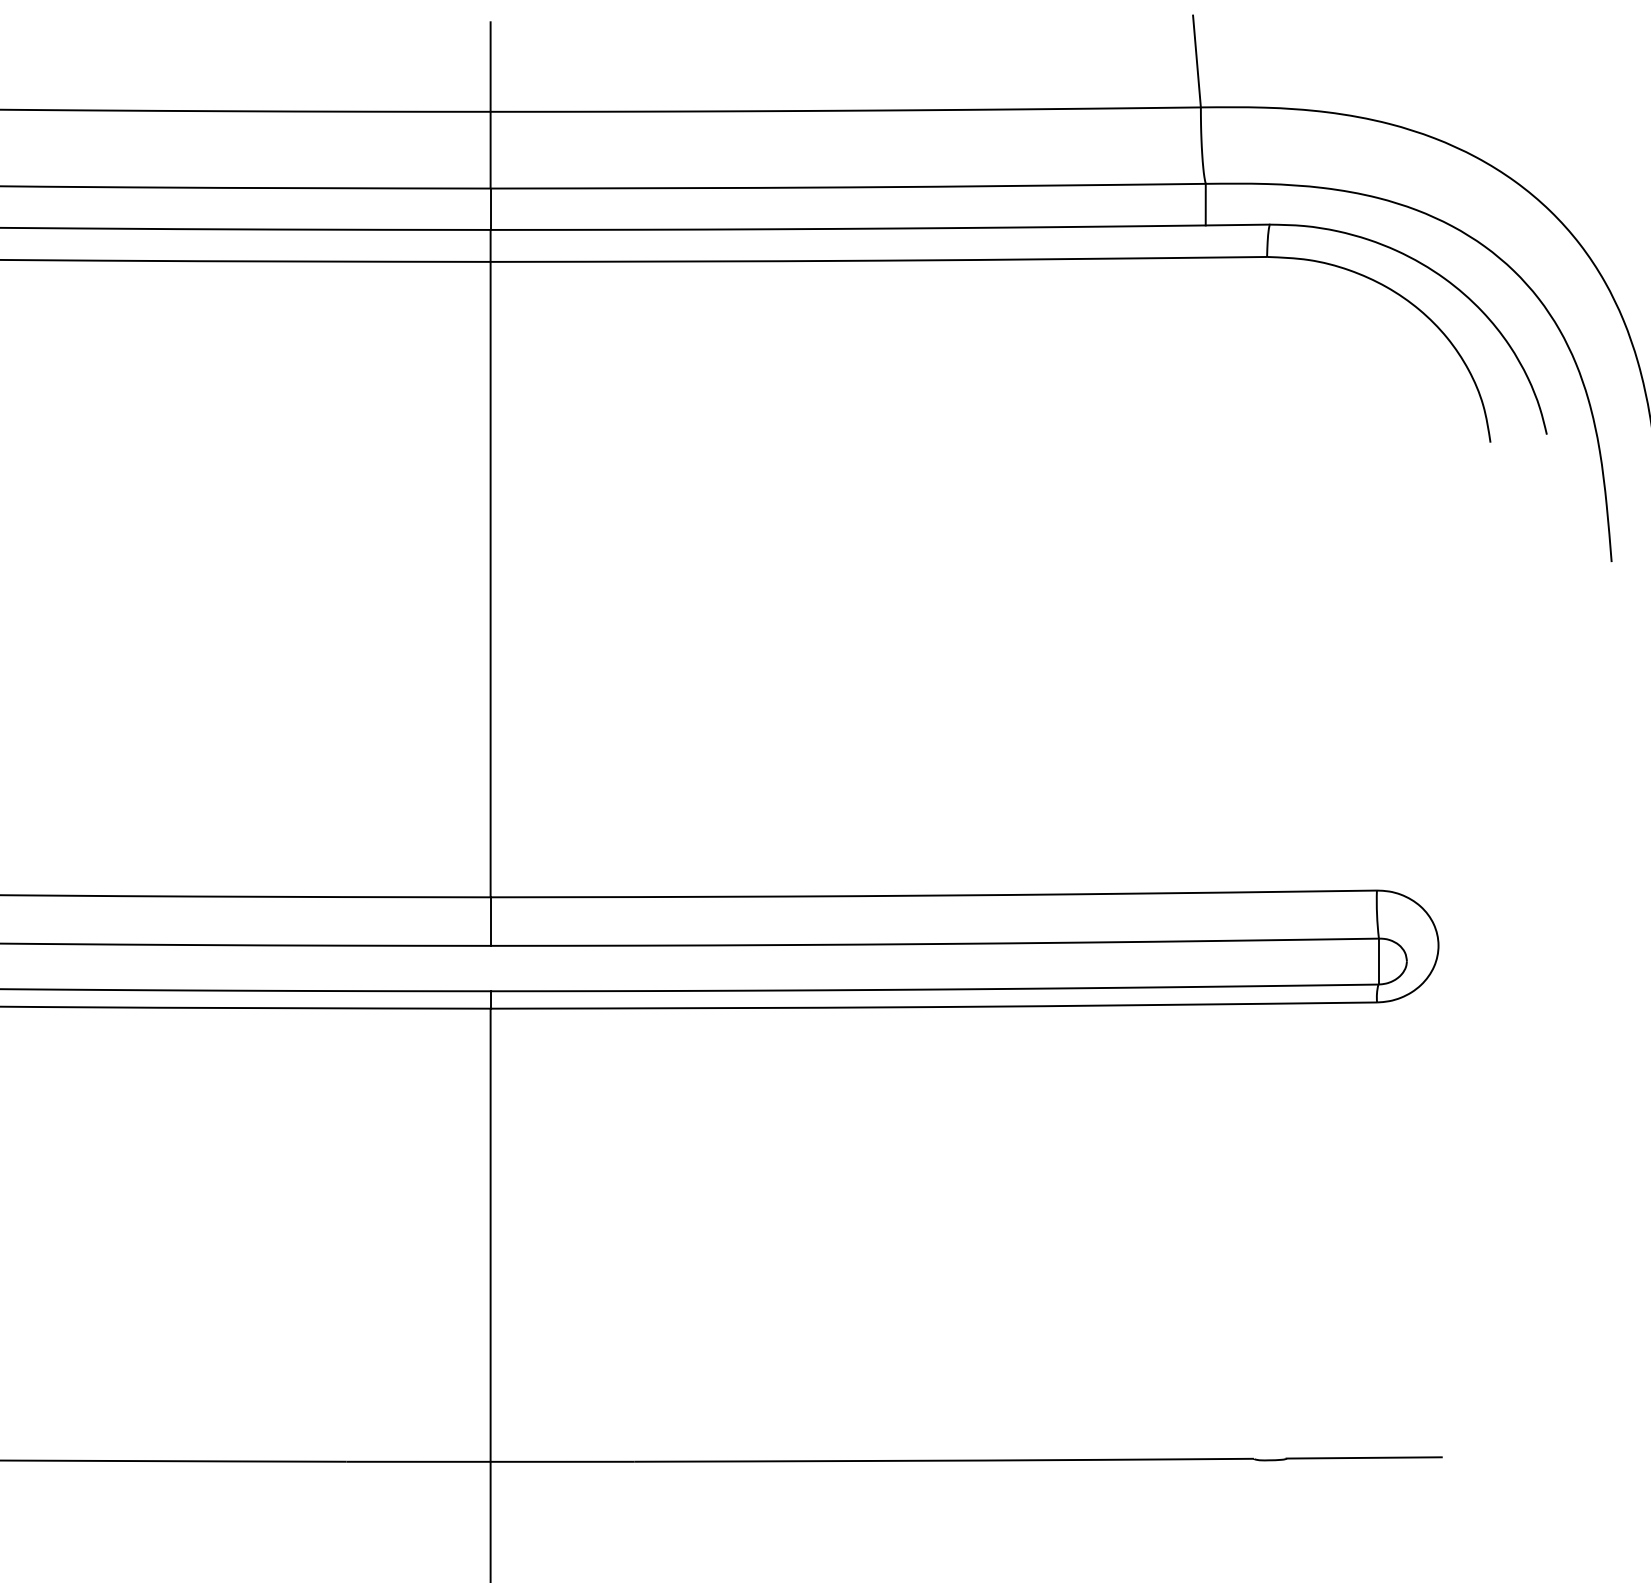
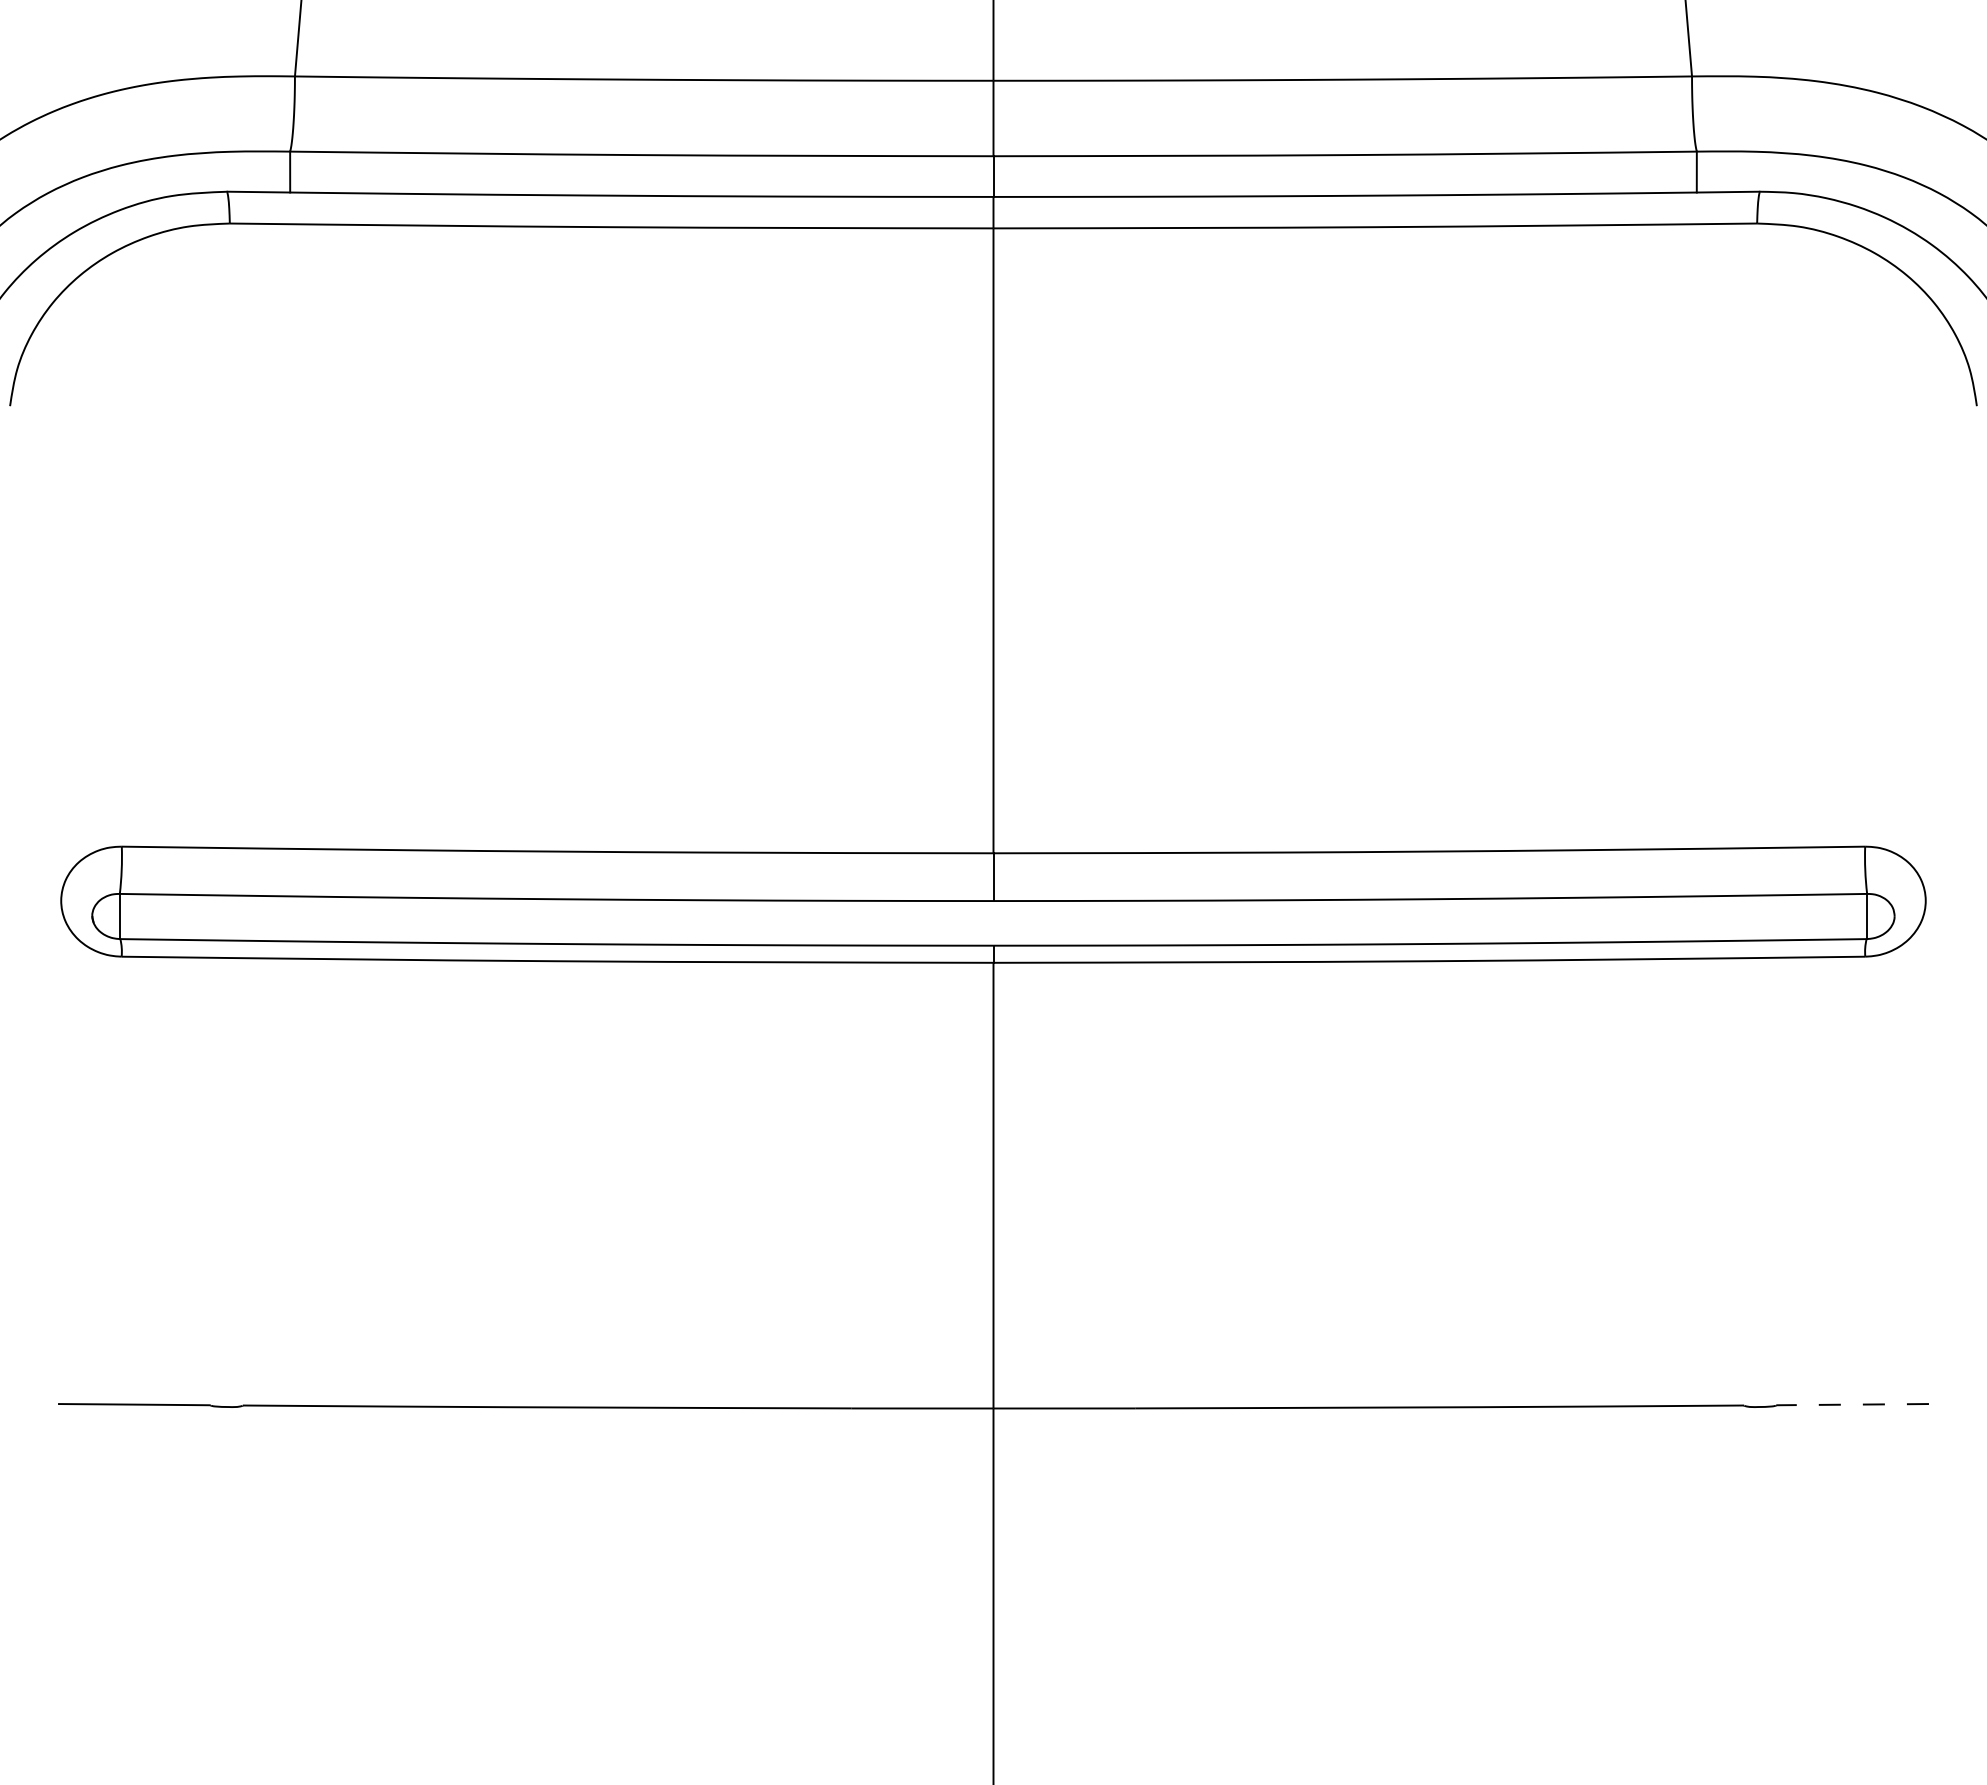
line: (1364, 1457) -> (1852, 1404), solid -> dashed

